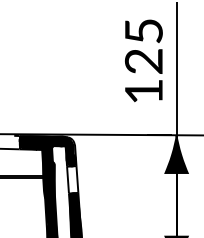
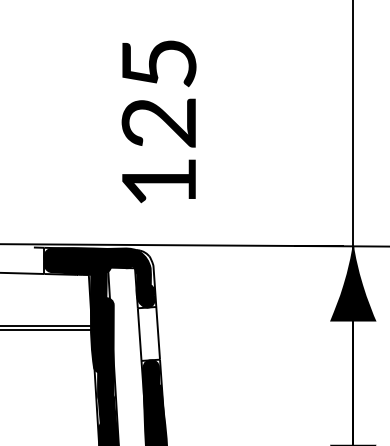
text: (143, 60) -> (158, 120), moved

